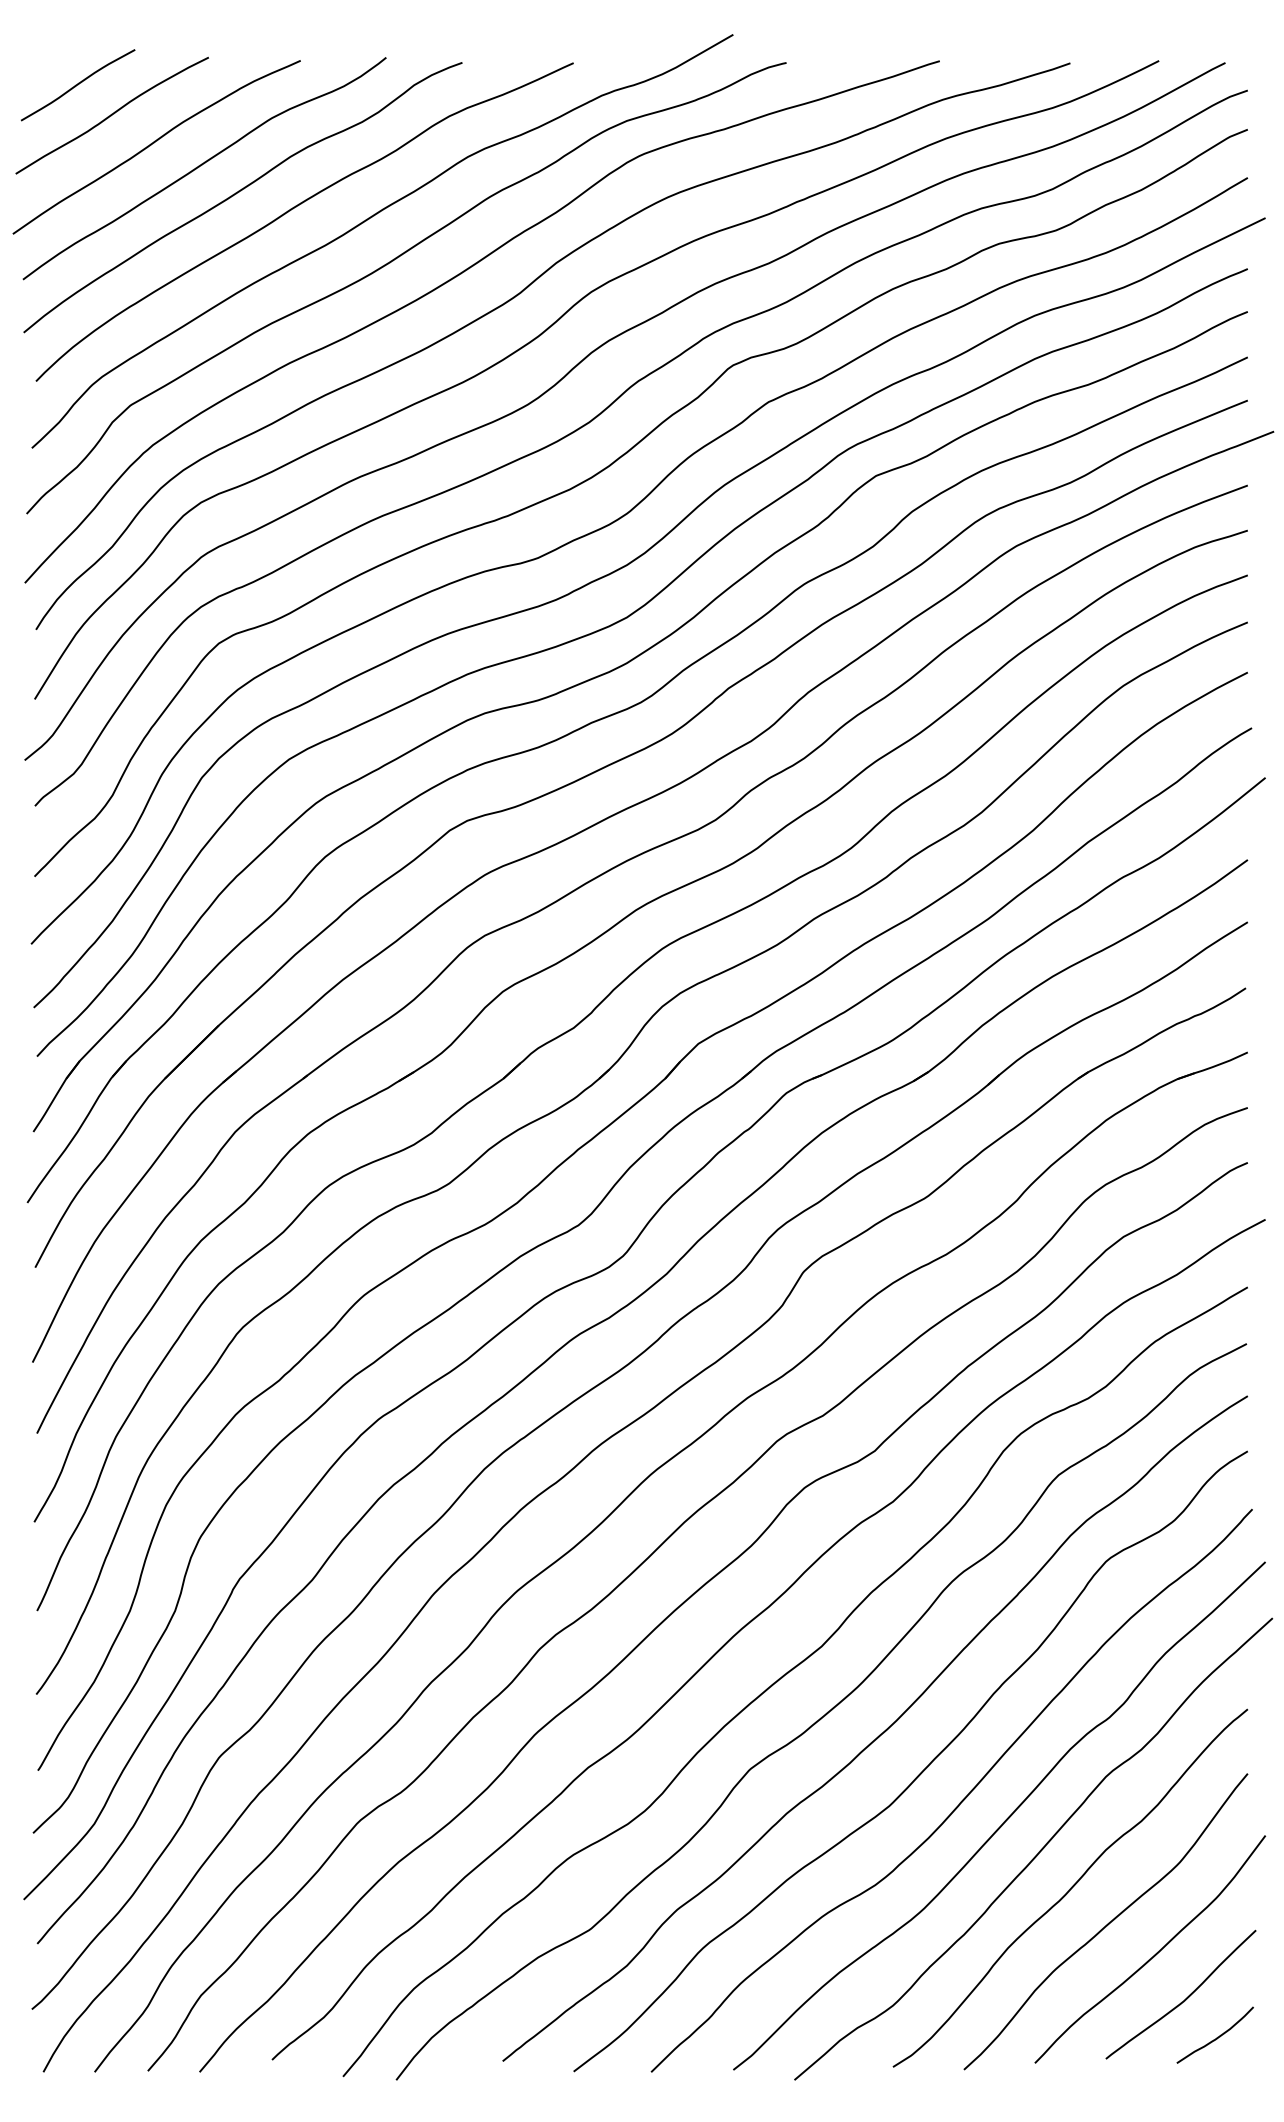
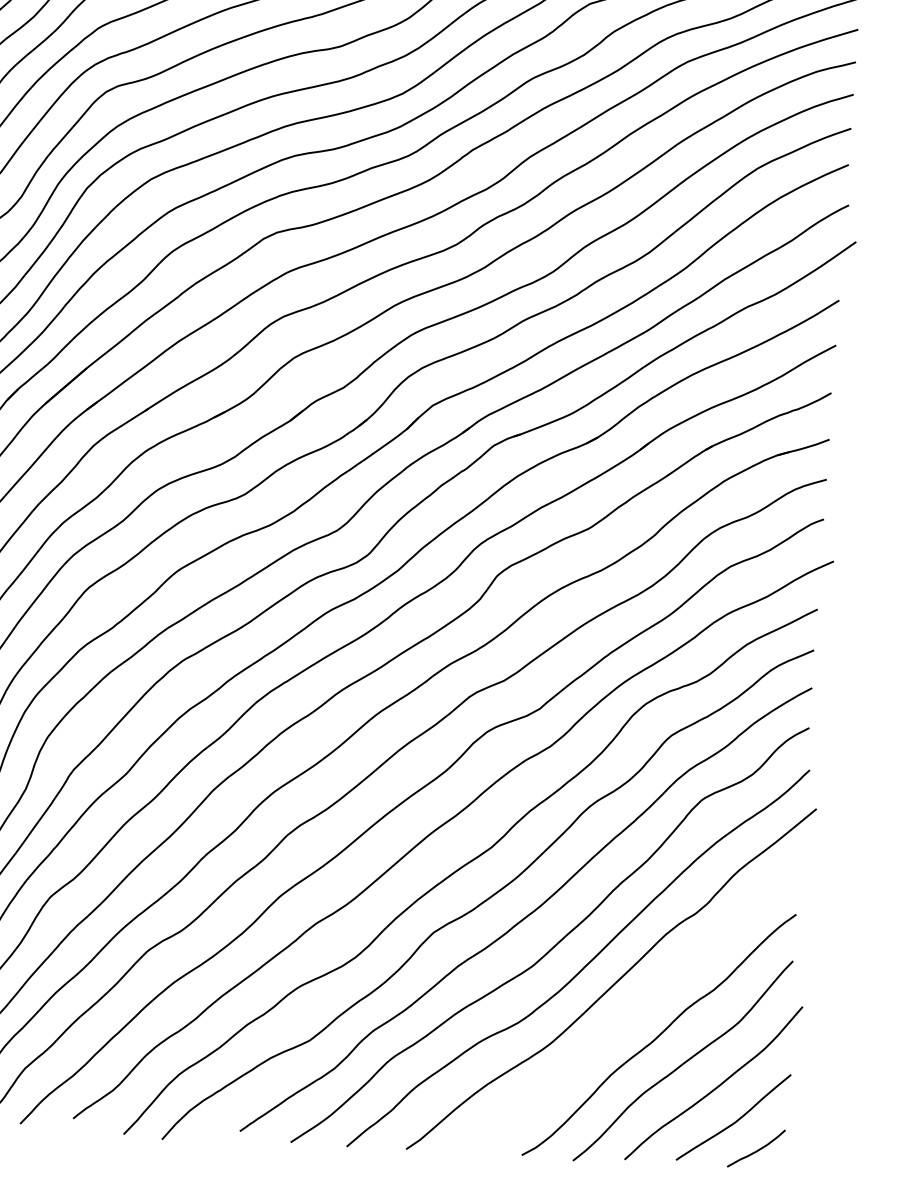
curve: (1038, 1851) -> (637, 1006), removed

